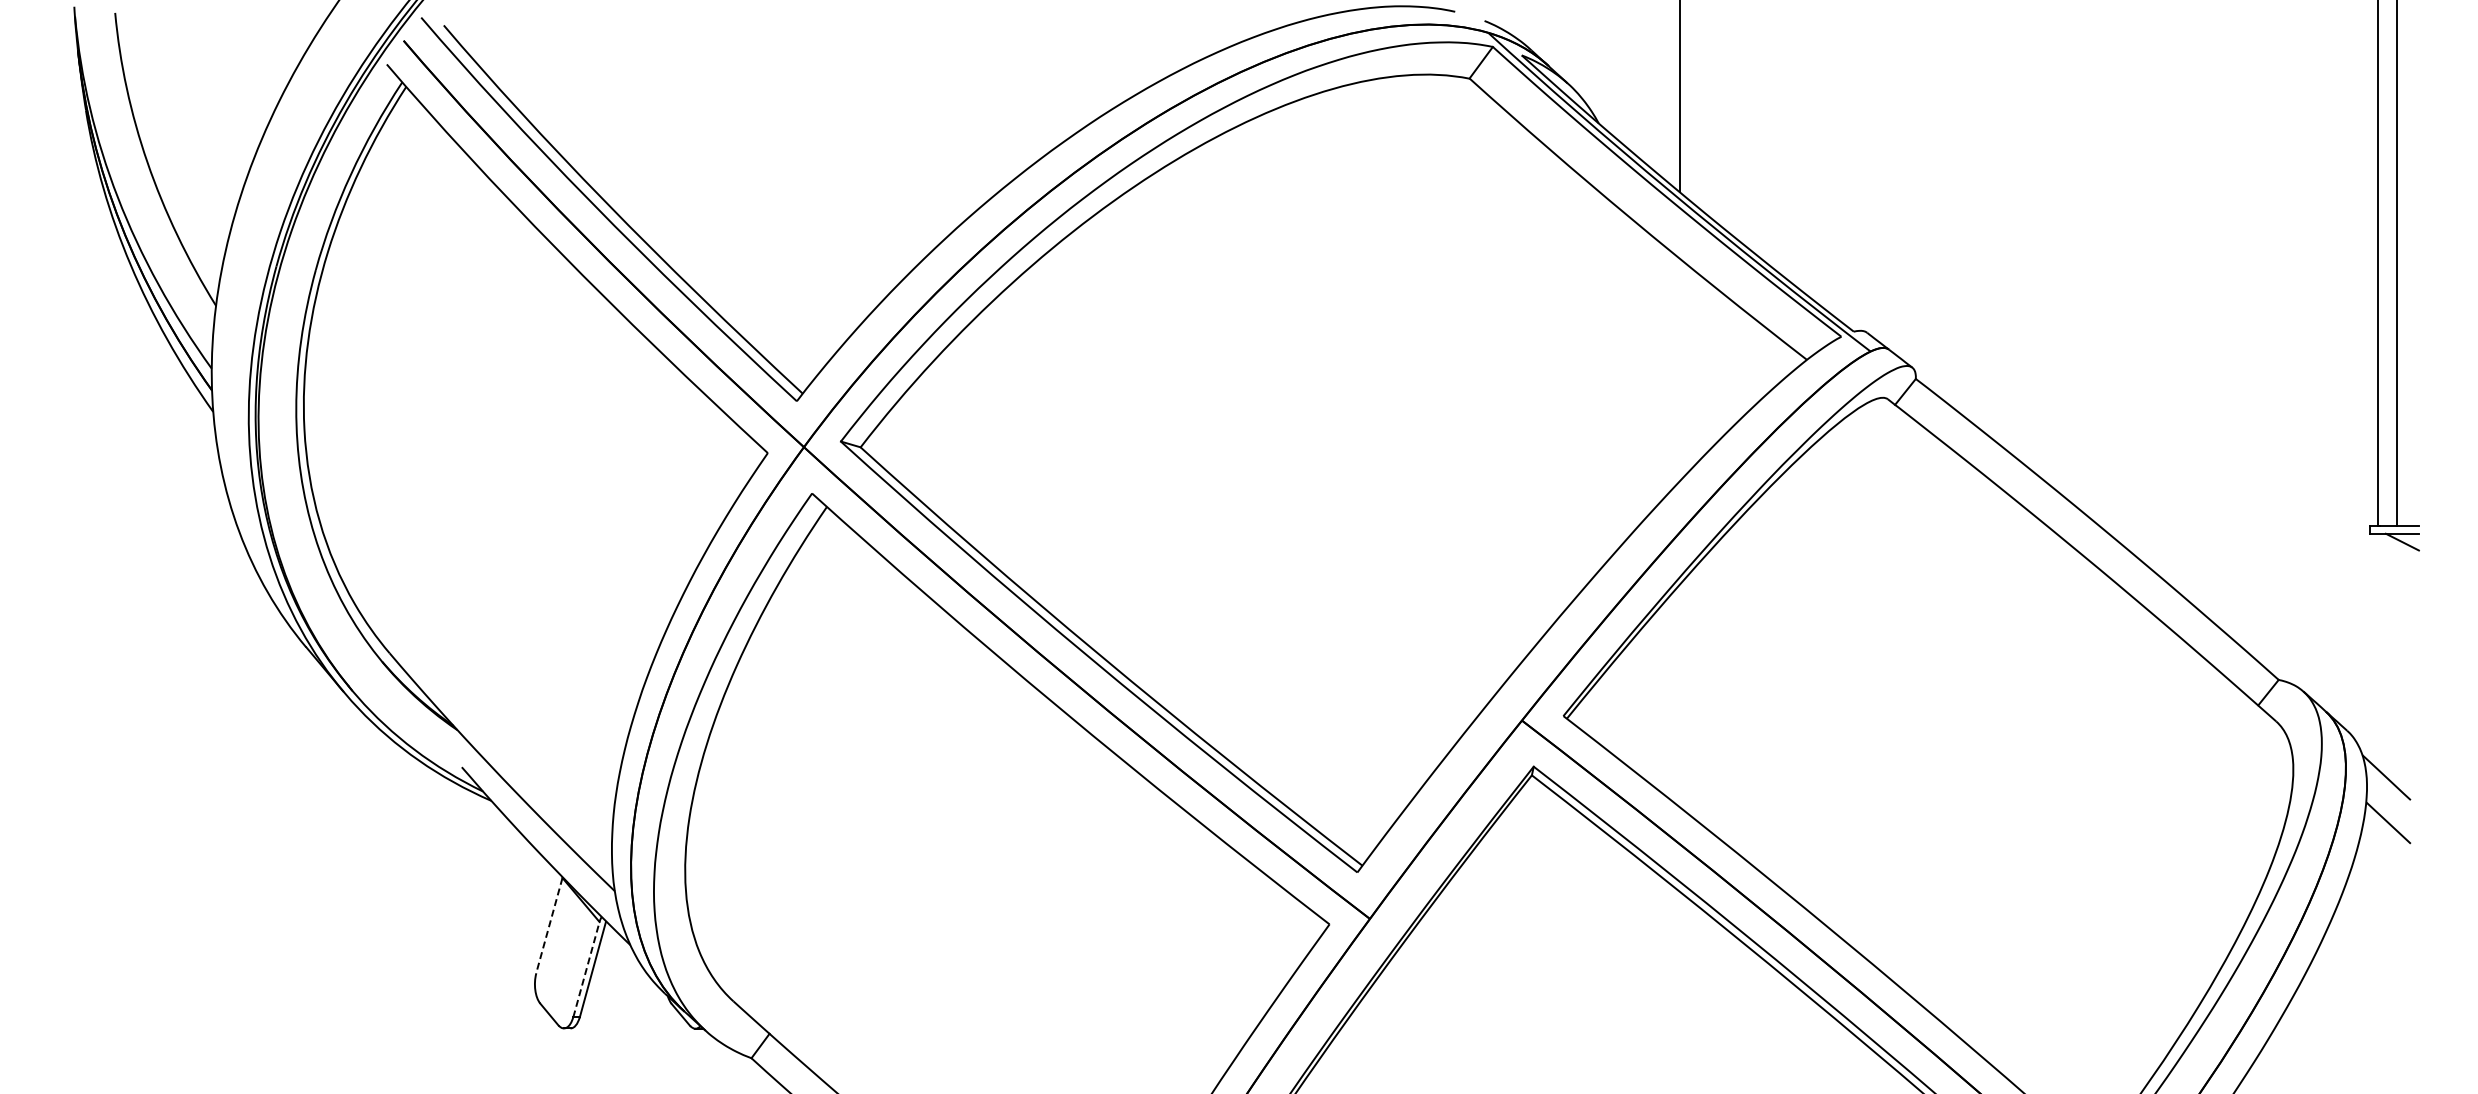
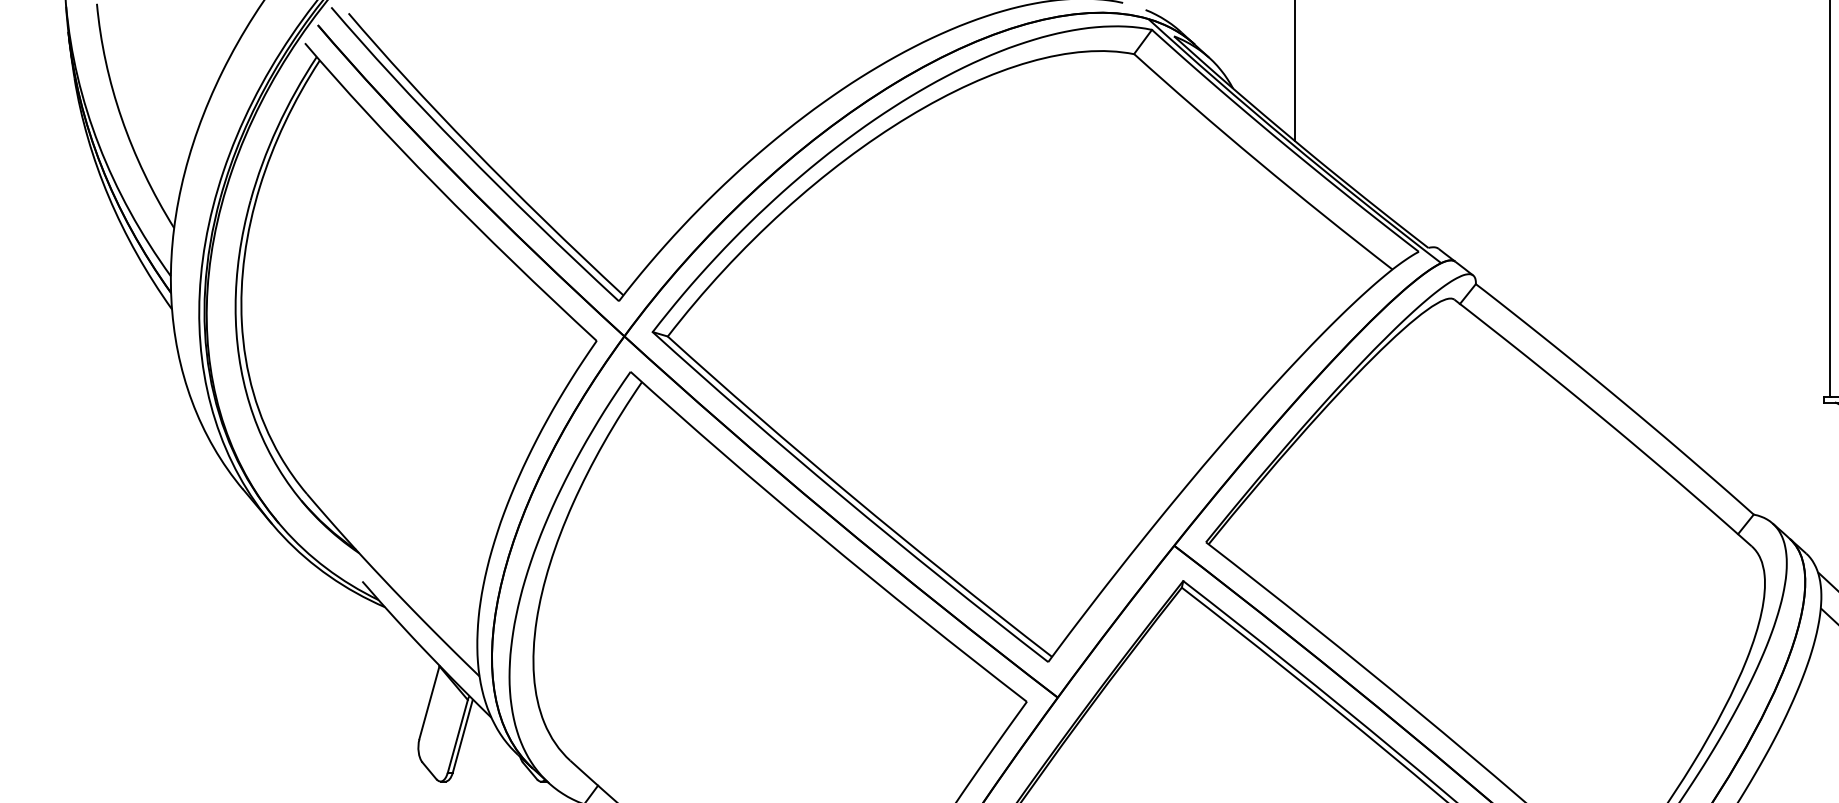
line: (549, 926) -> (429, 703), dashed -> solid
line: (586, 969) -> (457, 736), dashed -> solid

